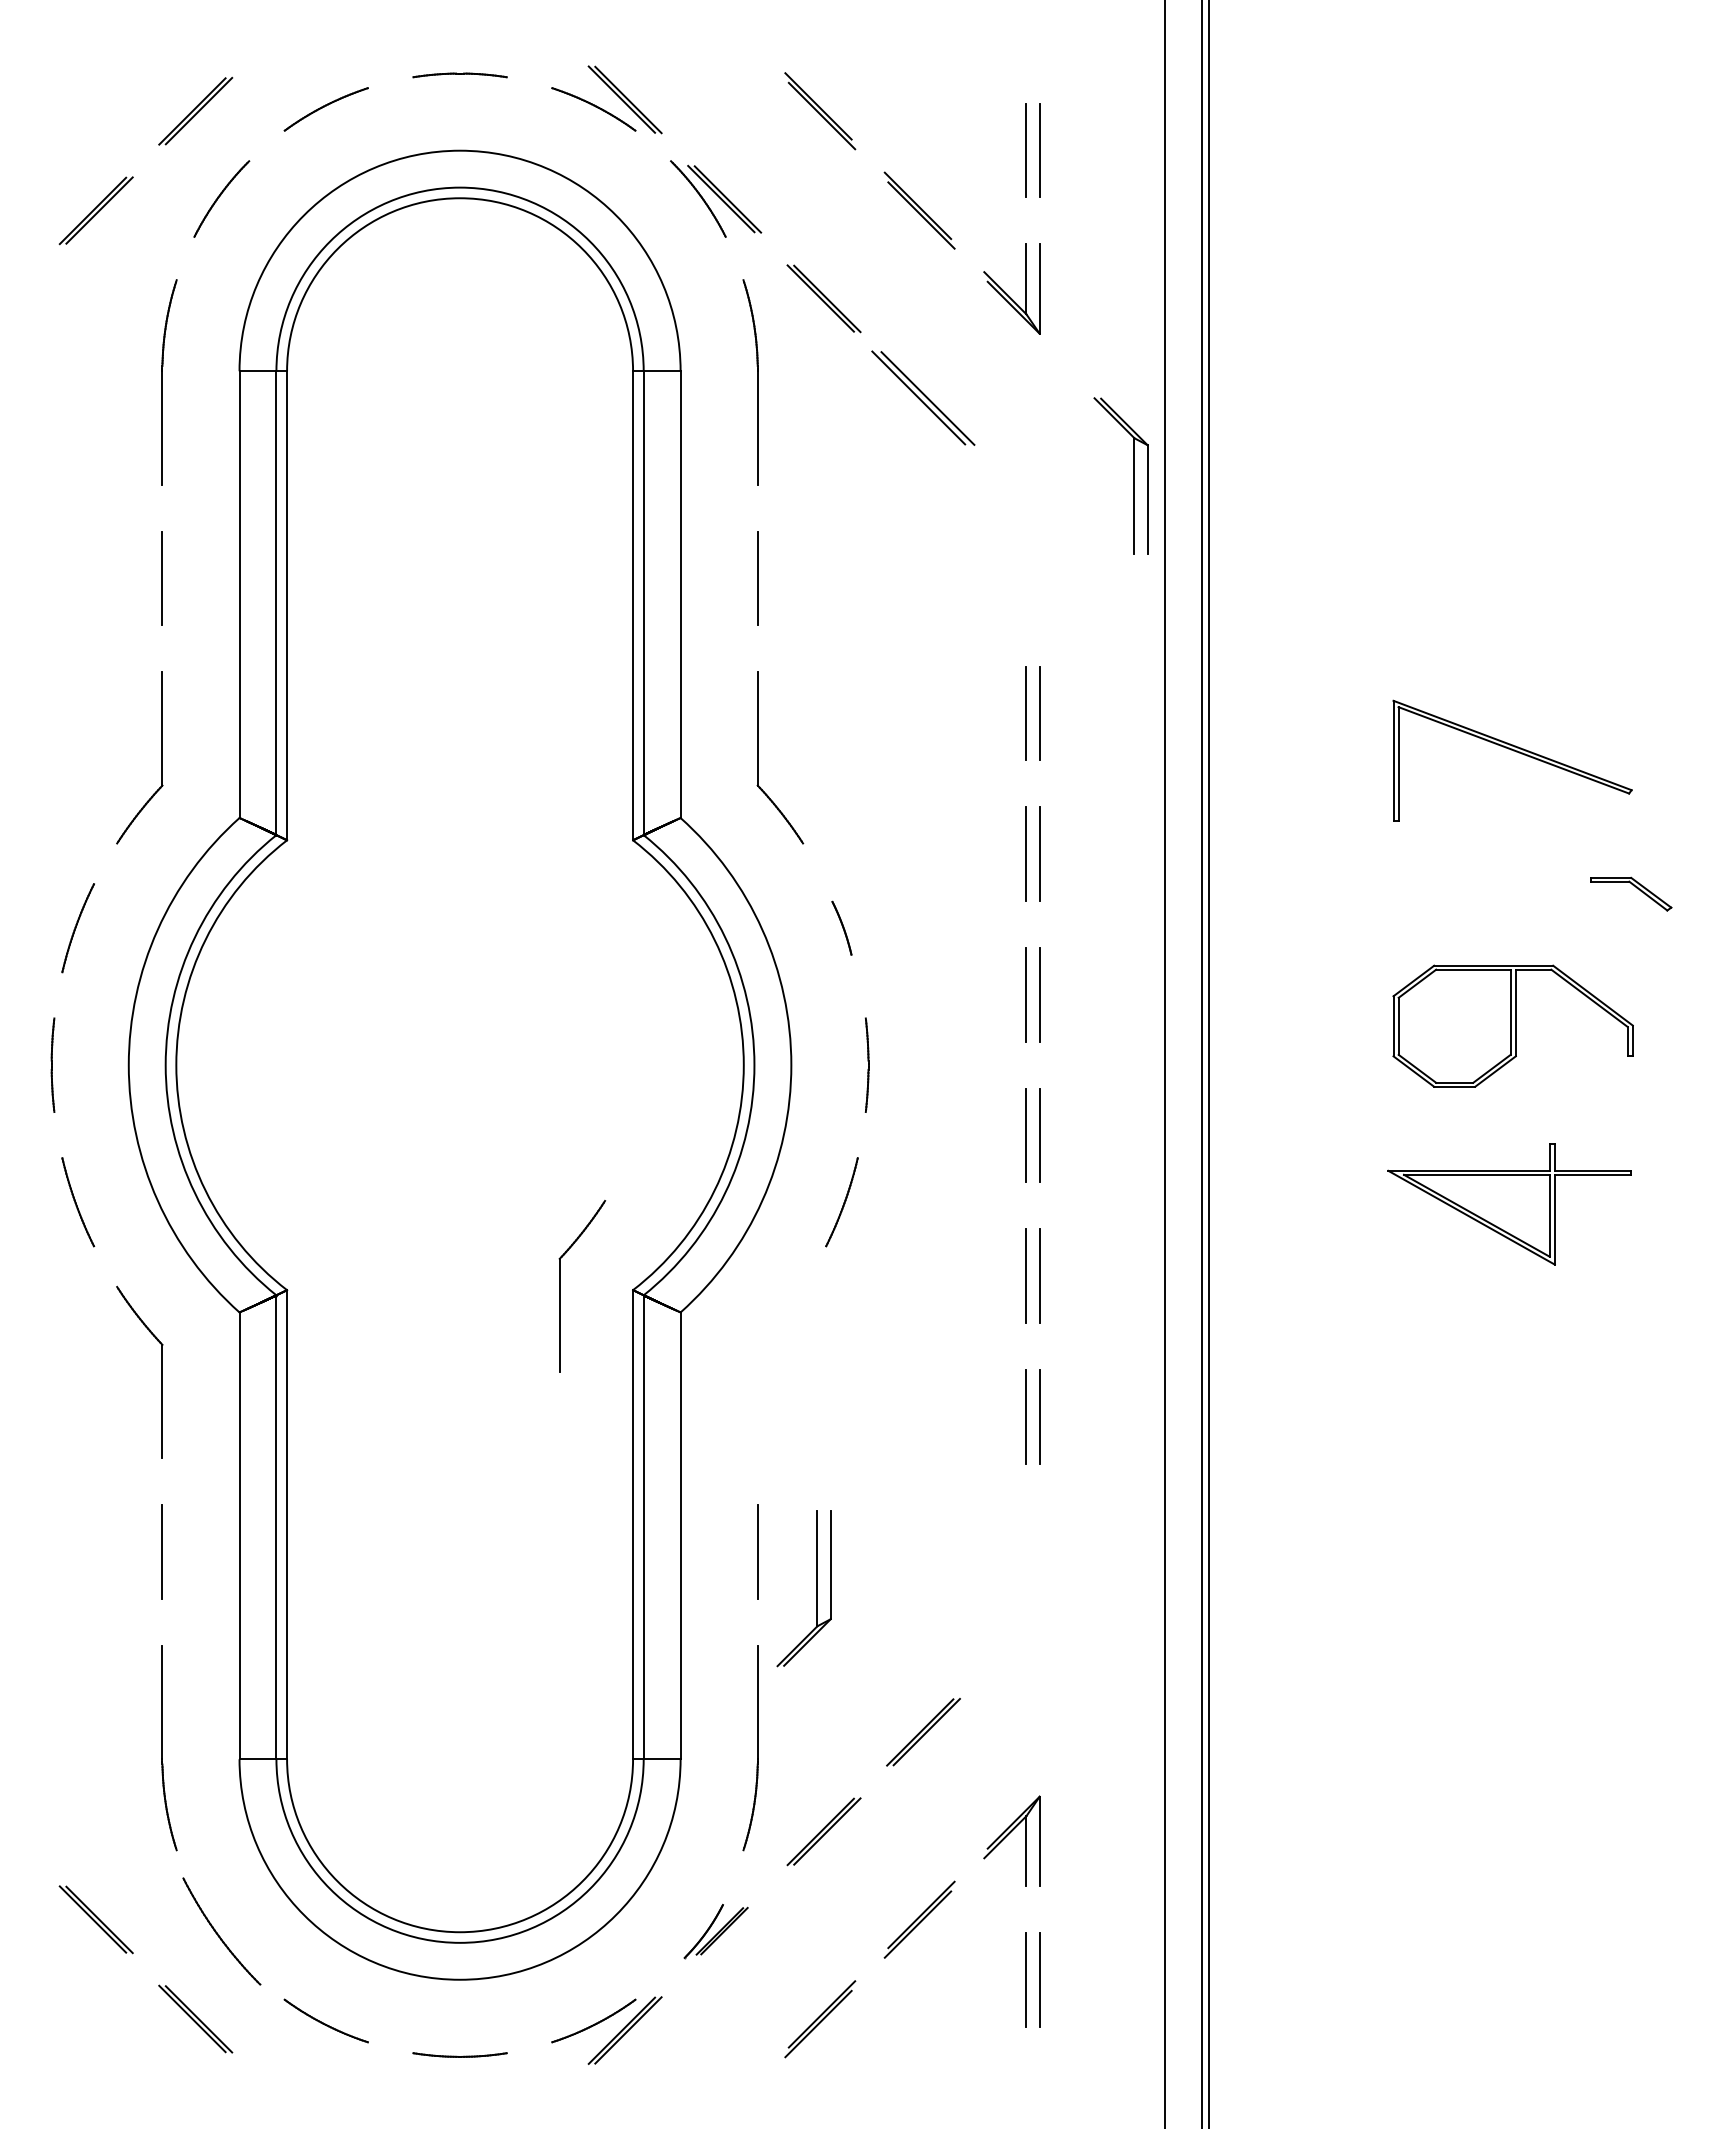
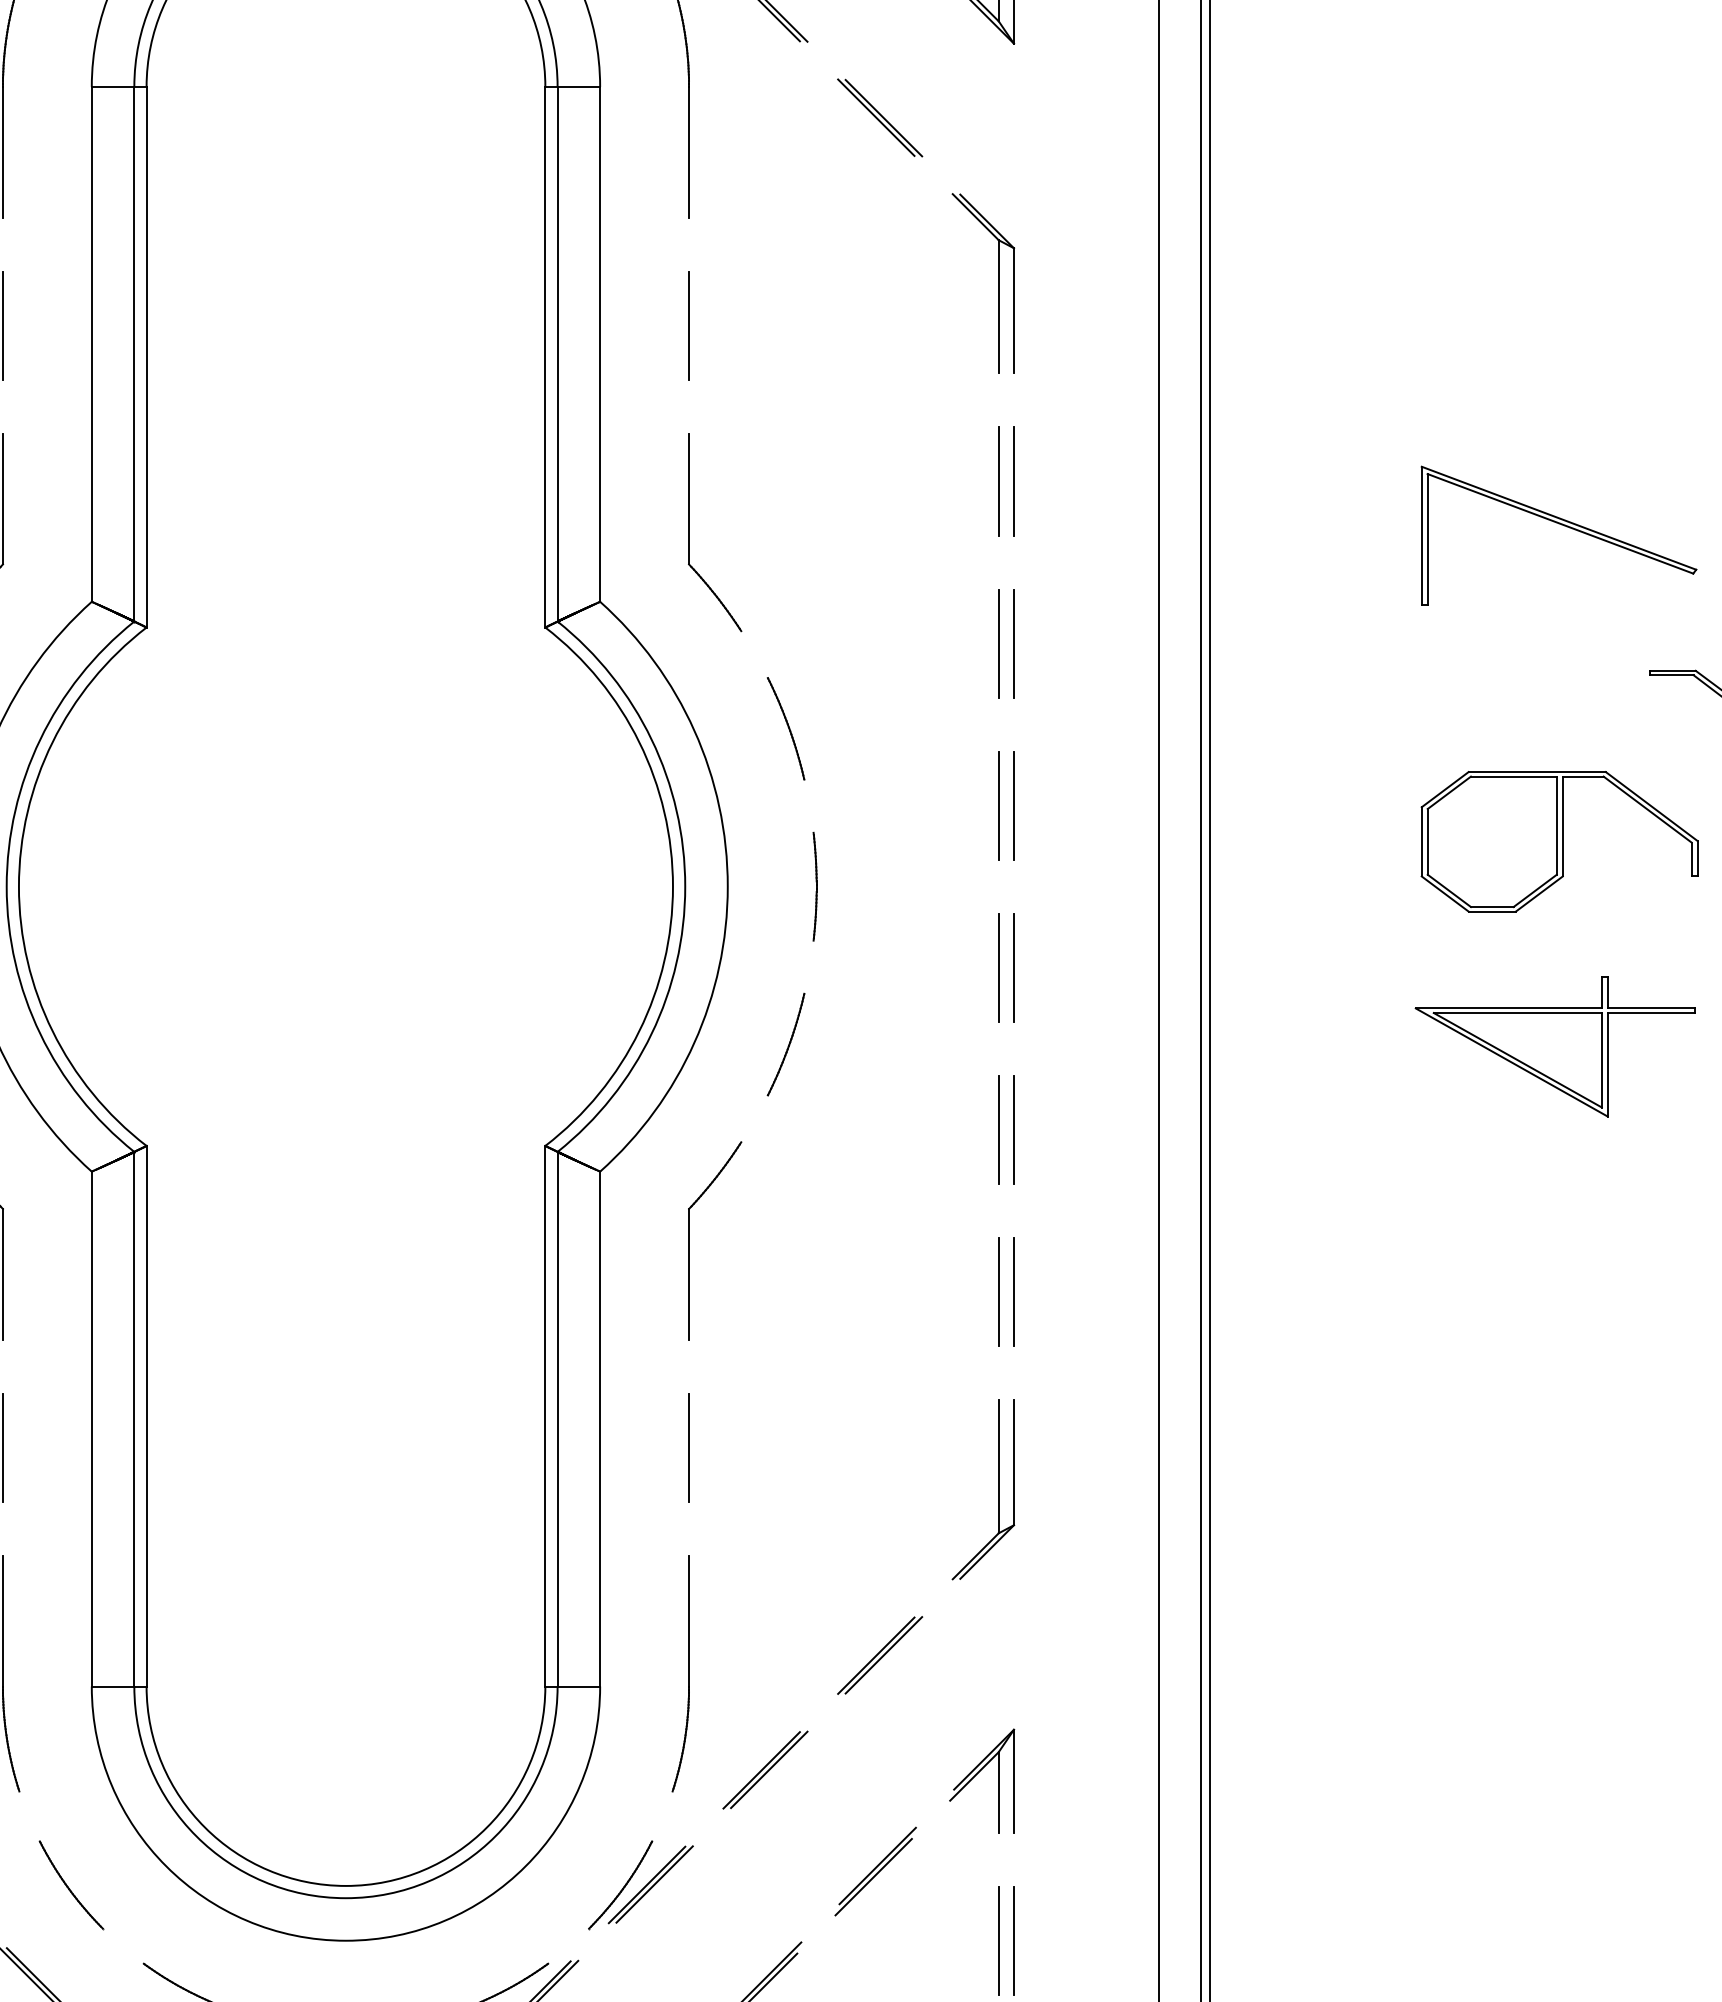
part: (923, 397) -> (880, 117), size x0.71
part: (1133, 475) -> (997, 283), moved
part: (841, 928) -> (785, 729), size x1.67
part: (560, 1286) -> (689, 1240), moved
part: (816, 1588) -> (997, 1489), moved
part: (221, 1931) -> (71, 1885), size x0.71
part: (716, 1931) -> (641, 1885), size x1.43

